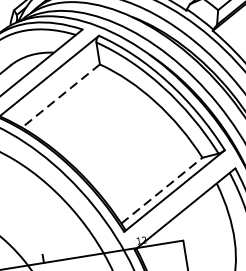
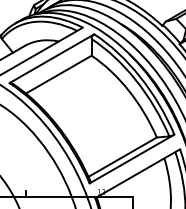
line: (60, 95) -> (58, 74), dashed -> solid
line: (162, 189) -> (123, 156), dashed -> solid

